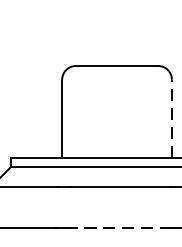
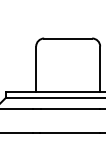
line: (172, 119) -> (100, 69), dashed -> solid
line: (121, 227) -> (70, 132), dashed -> solid

